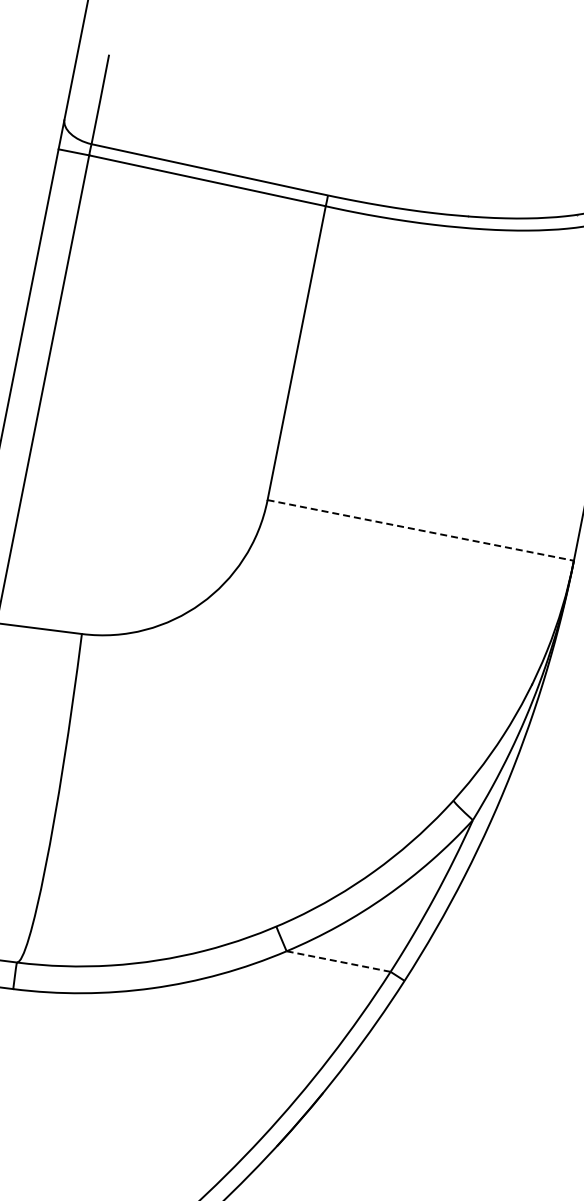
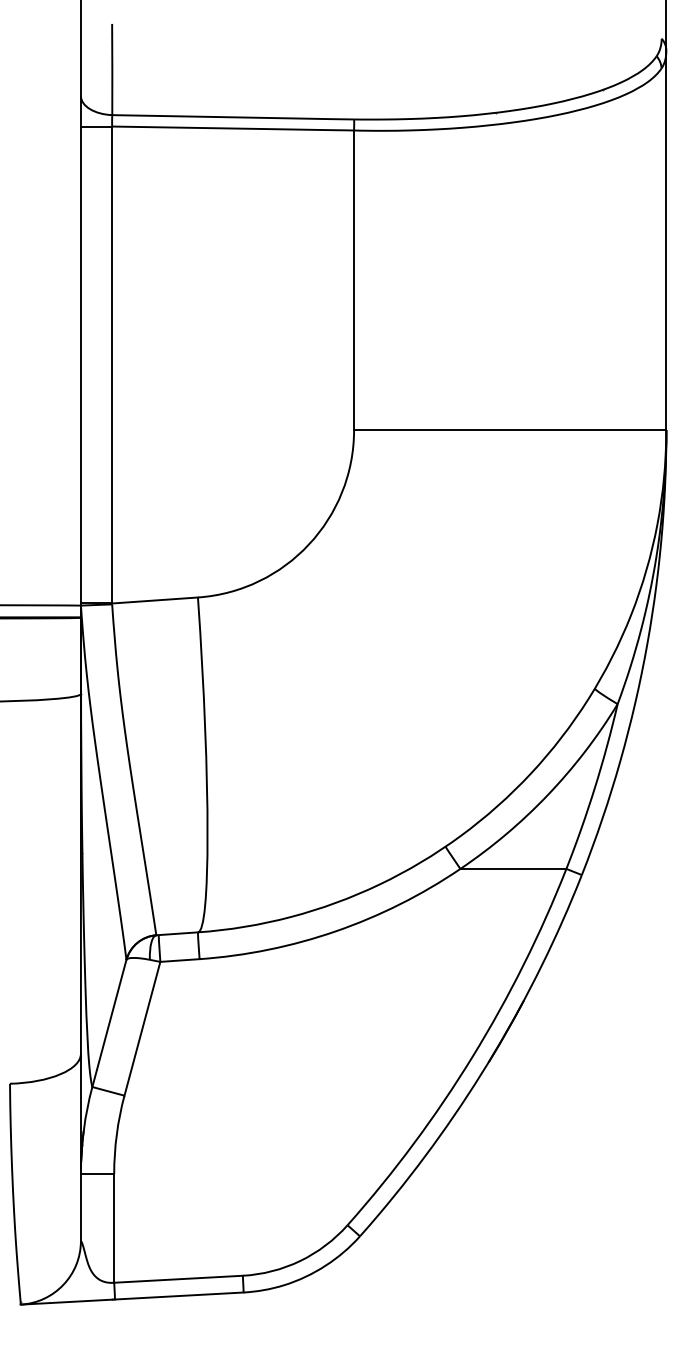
line: (420, 530) -> (510, 430), dashed -> solid
line: (338, 961) -> (513, 868), dashed -> solid

